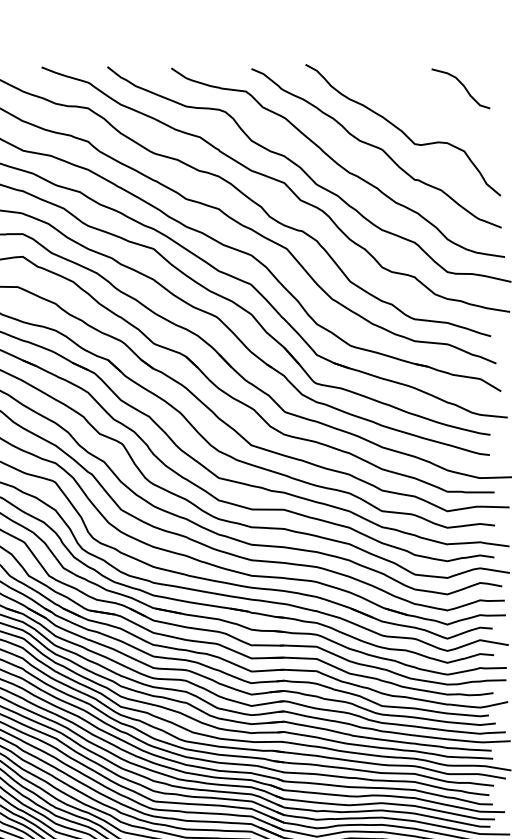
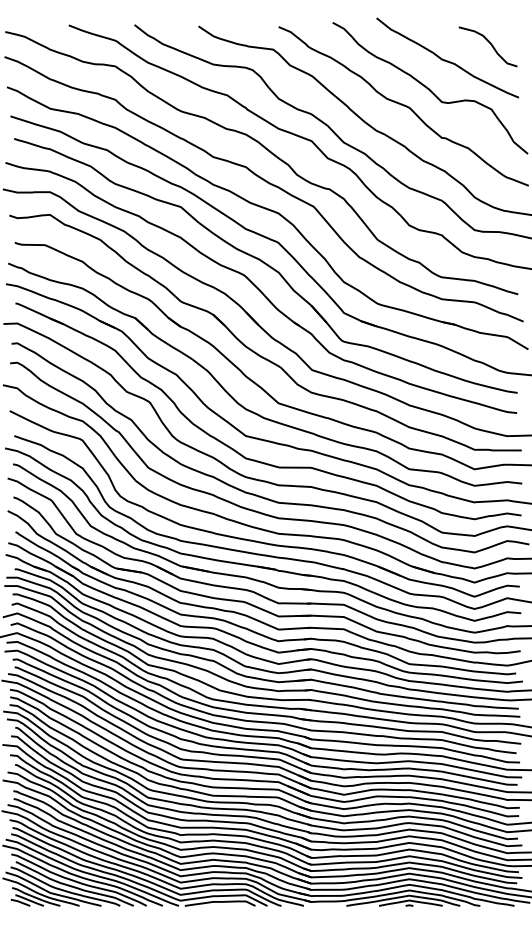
curve: (418, 101) -> (445, 59), added

